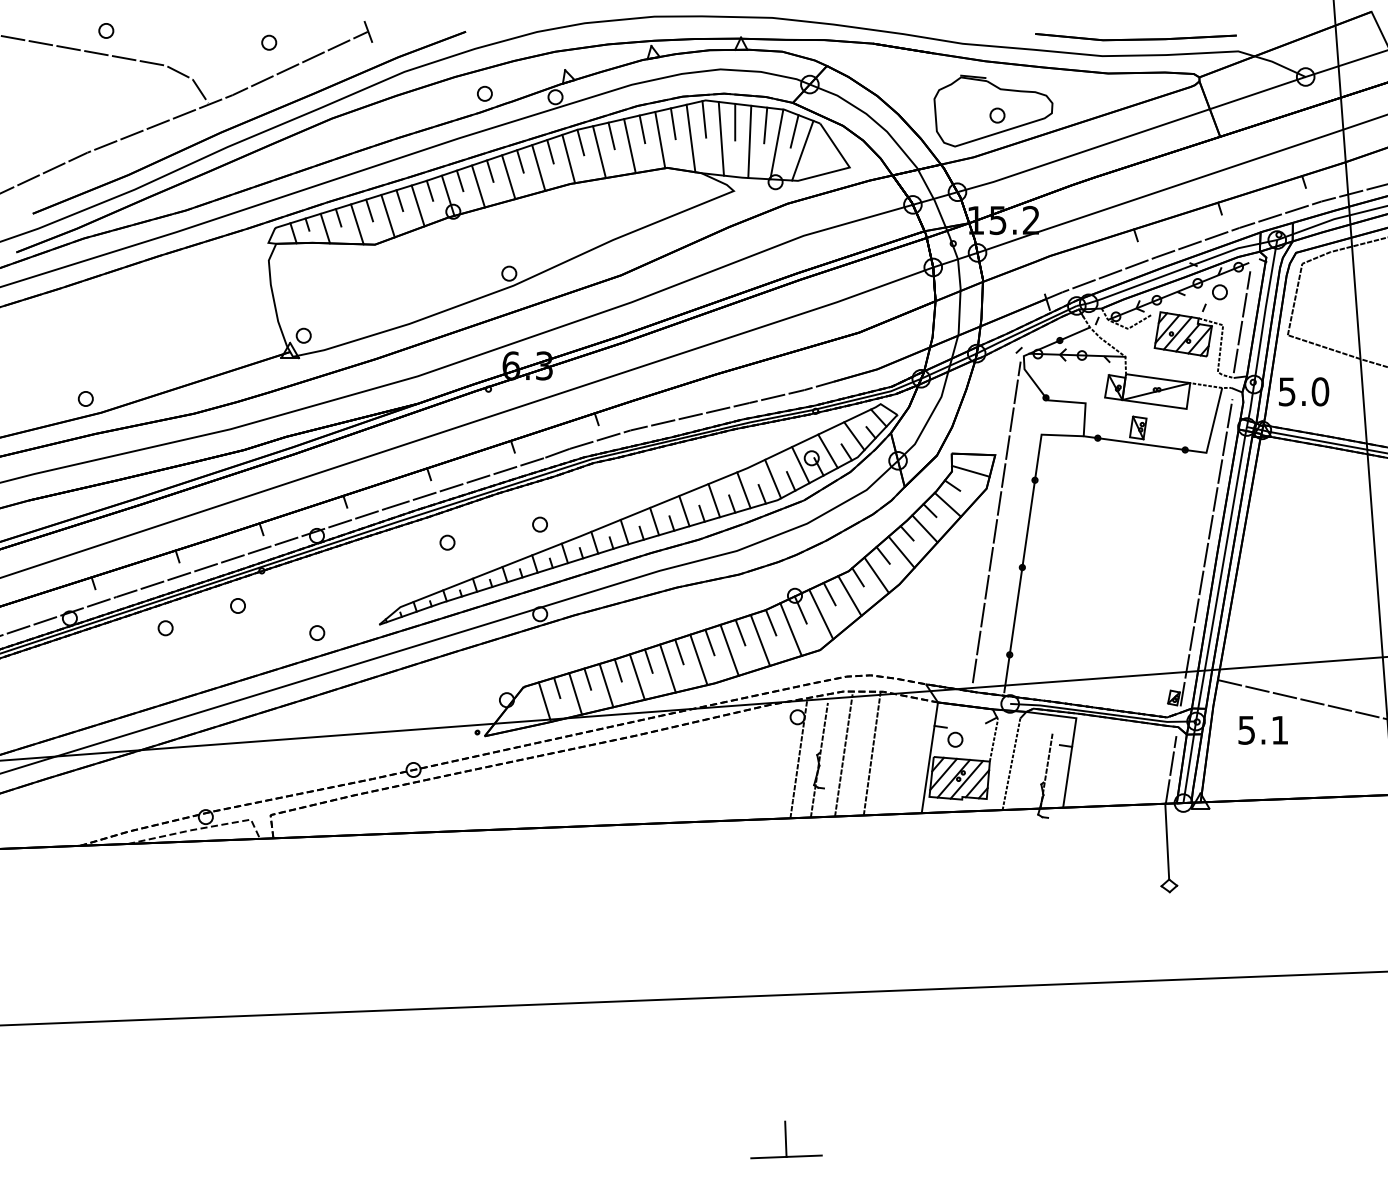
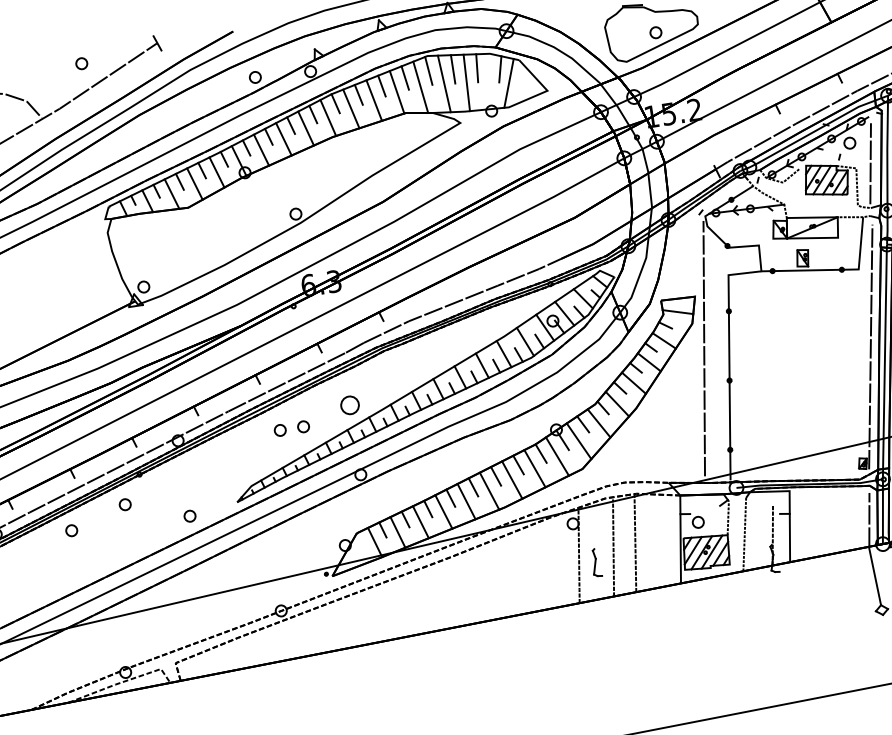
line: (776, 144) -> (487, 81), removed
part: (539, 524) -> (349, 405), size x1.6
part: (477, 542) -> (303, 426), added
line: (818, 759) -> (594, 554), removed

